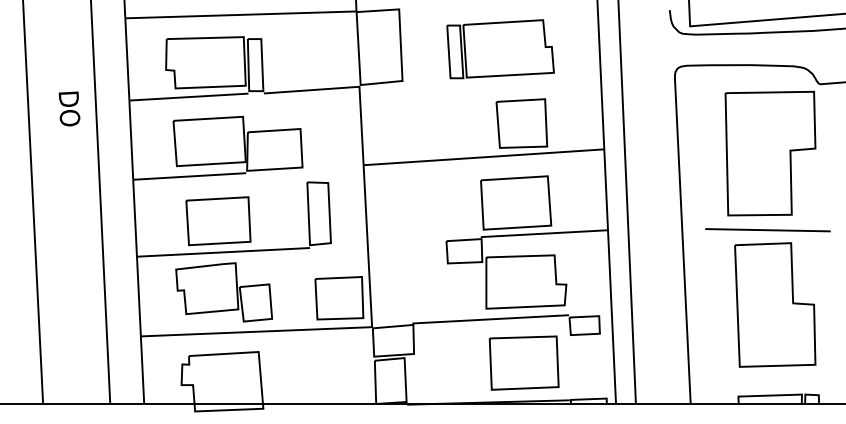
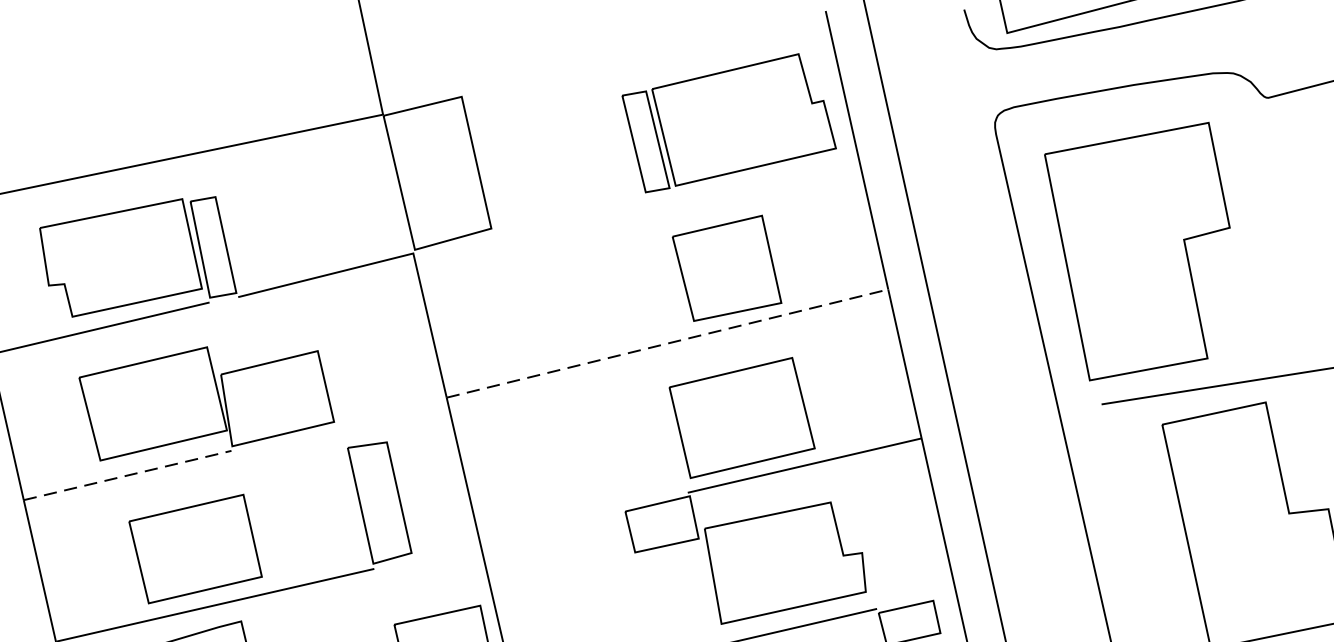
part: (500, 49) -> (729, 122), moved
part: (770, 153) -> (1147, 251), moved
line: (483, 157) -> (666, 344), solid -> dashed
line: (189, 176) -> (127, 475), solid -> dashed

